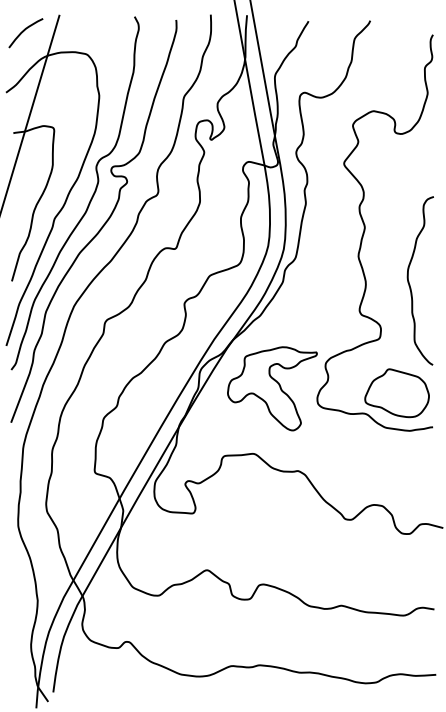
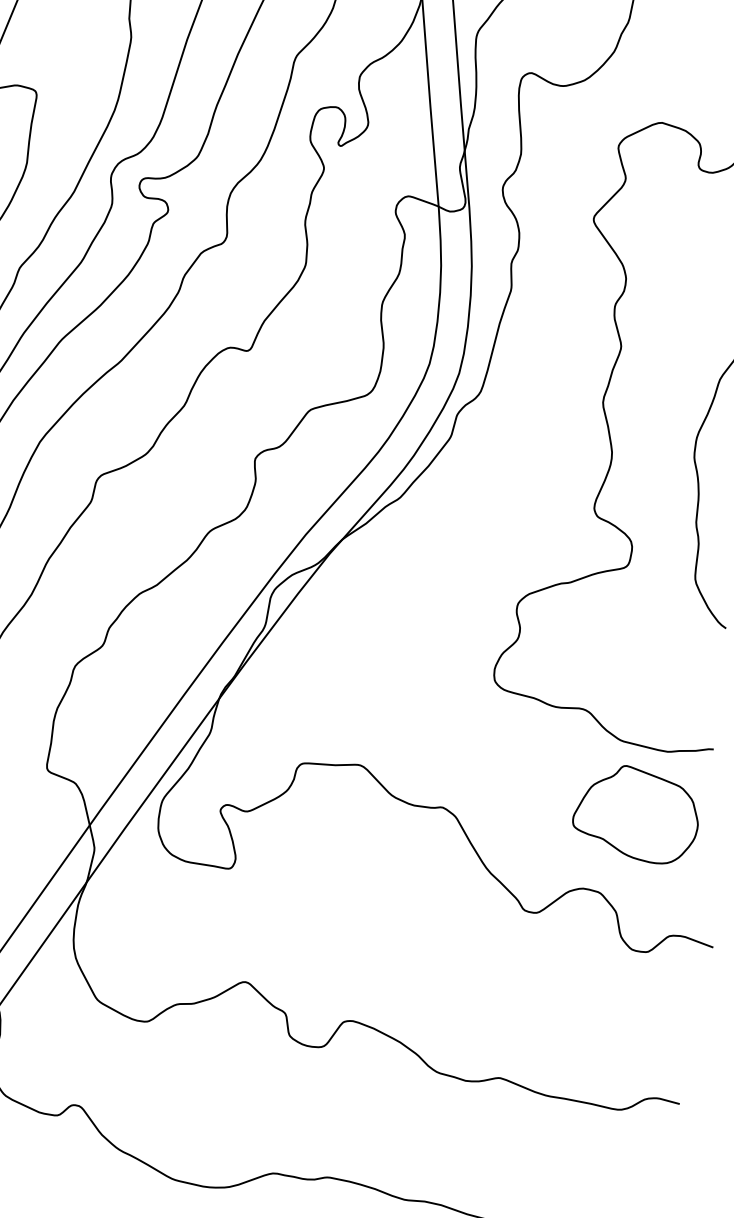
part: (272, 388) -> (409, 641), removed
part: (396, 393) -> (635, 814), moved

